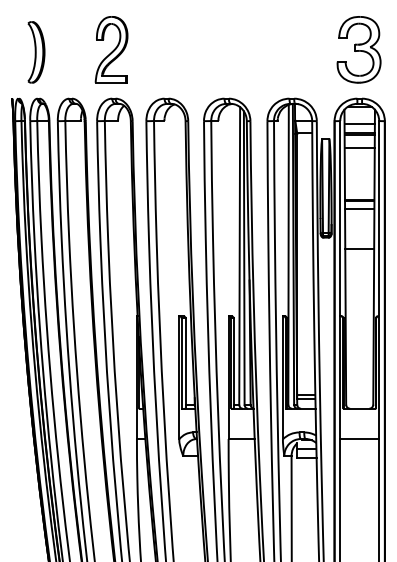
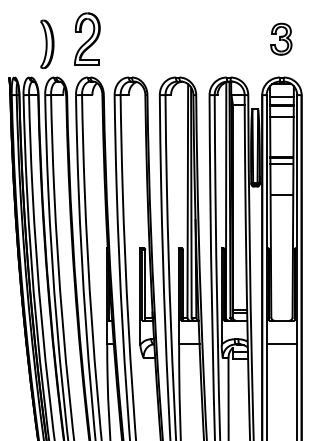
part: (358, 49) -> (280, 38), size x0.6
part: (36, 52) -> (47, 44), moved

